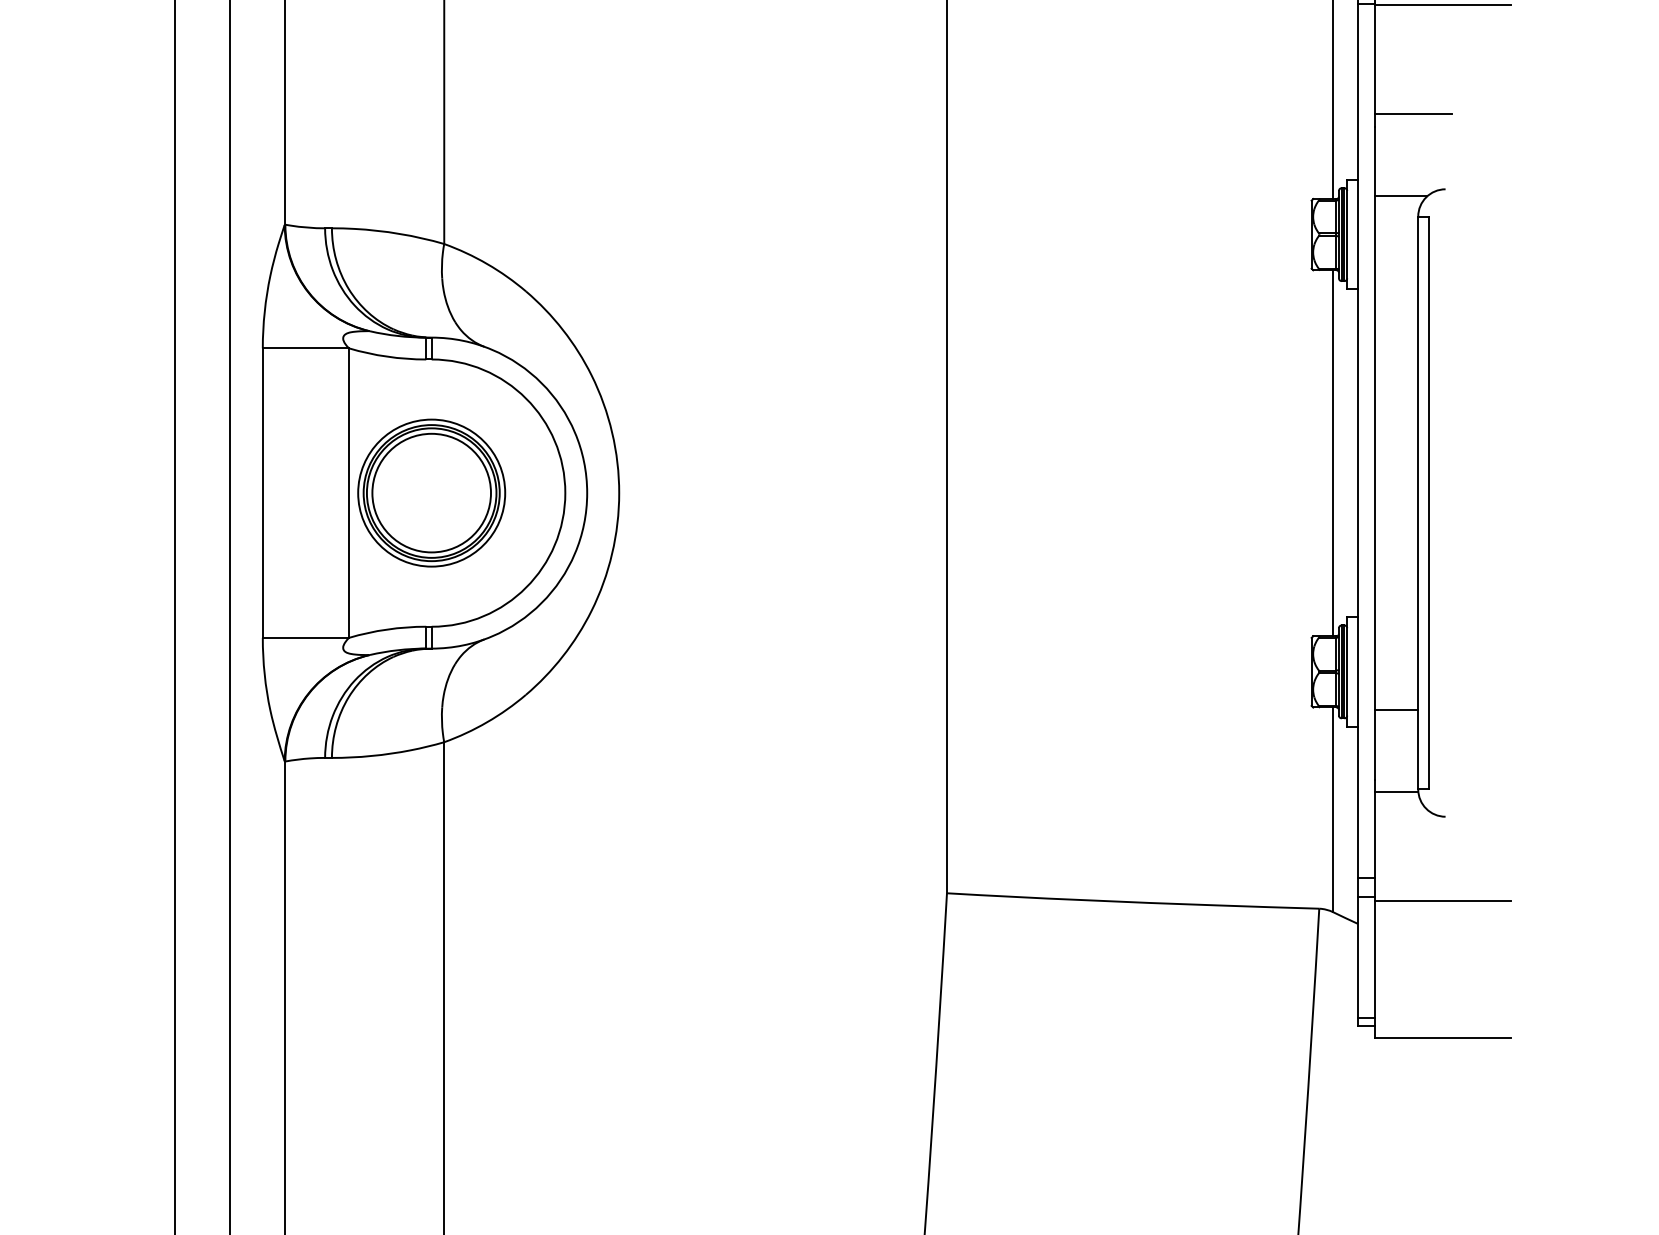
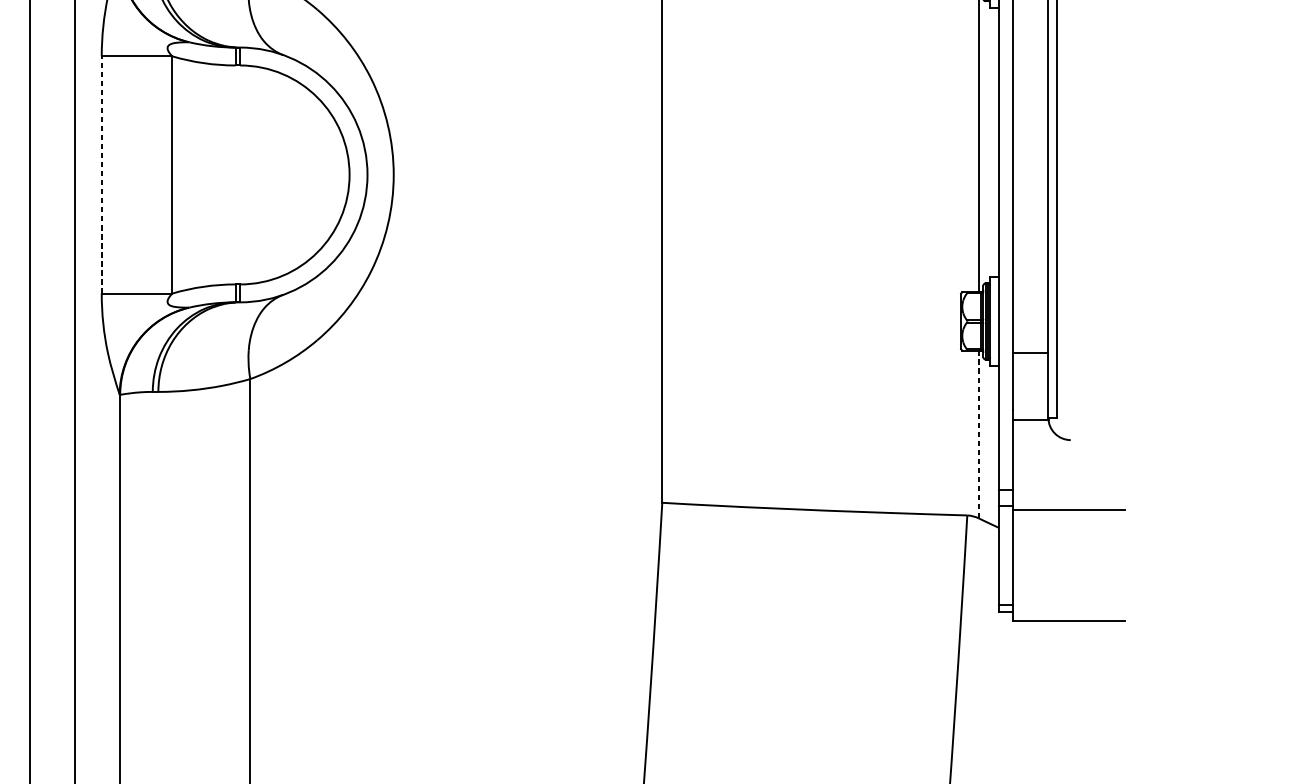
part: (431, 492) -> (239, 174), removed
line: (262, 493) -> (101, 175), solid -> dashed
line: (1333, 809) -> (978, 434), solid -> dashed

